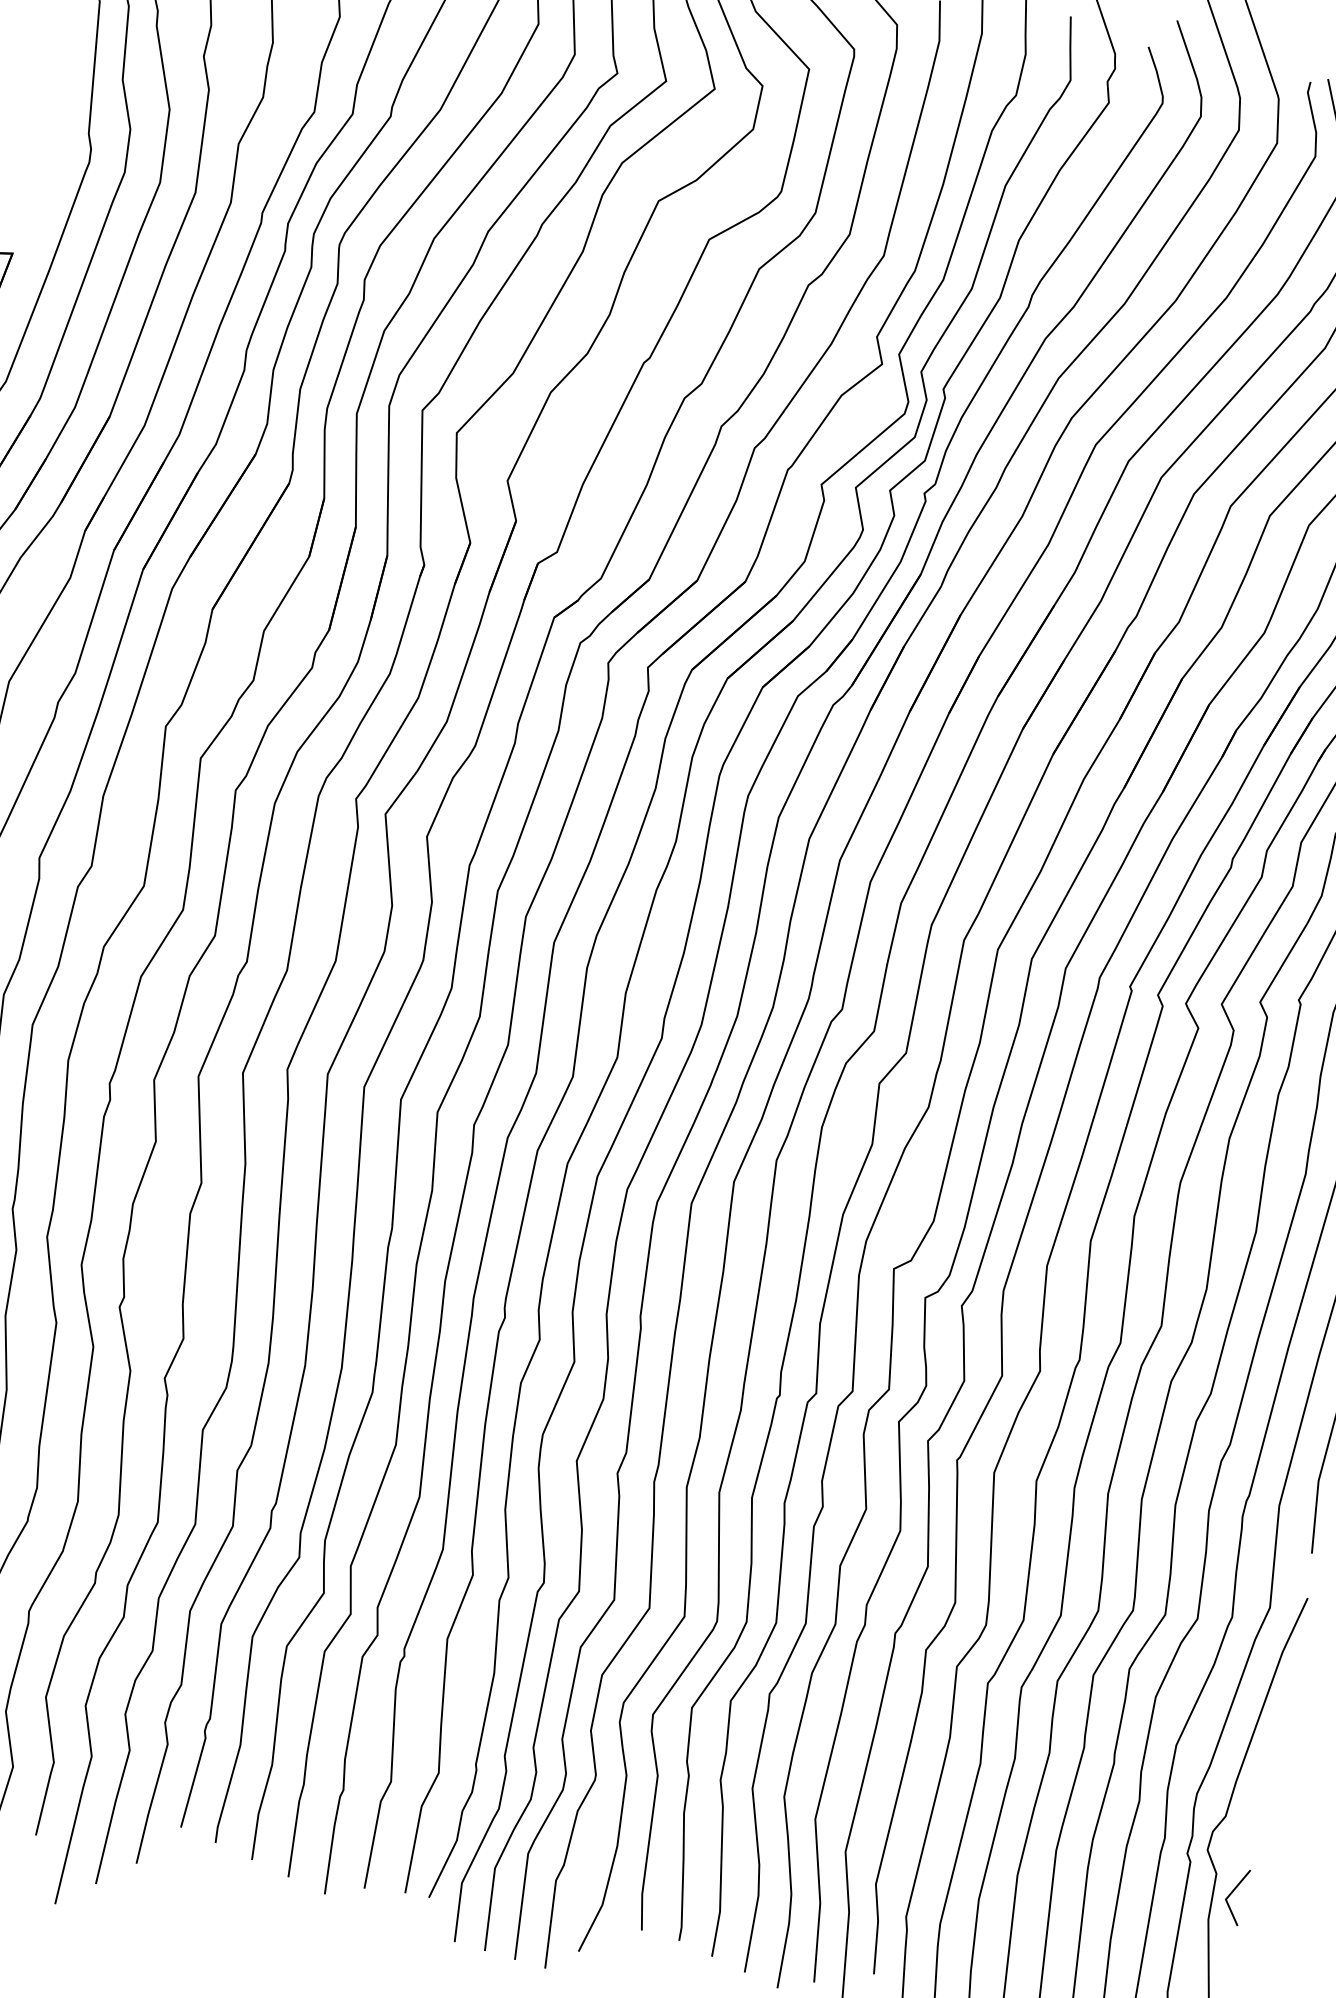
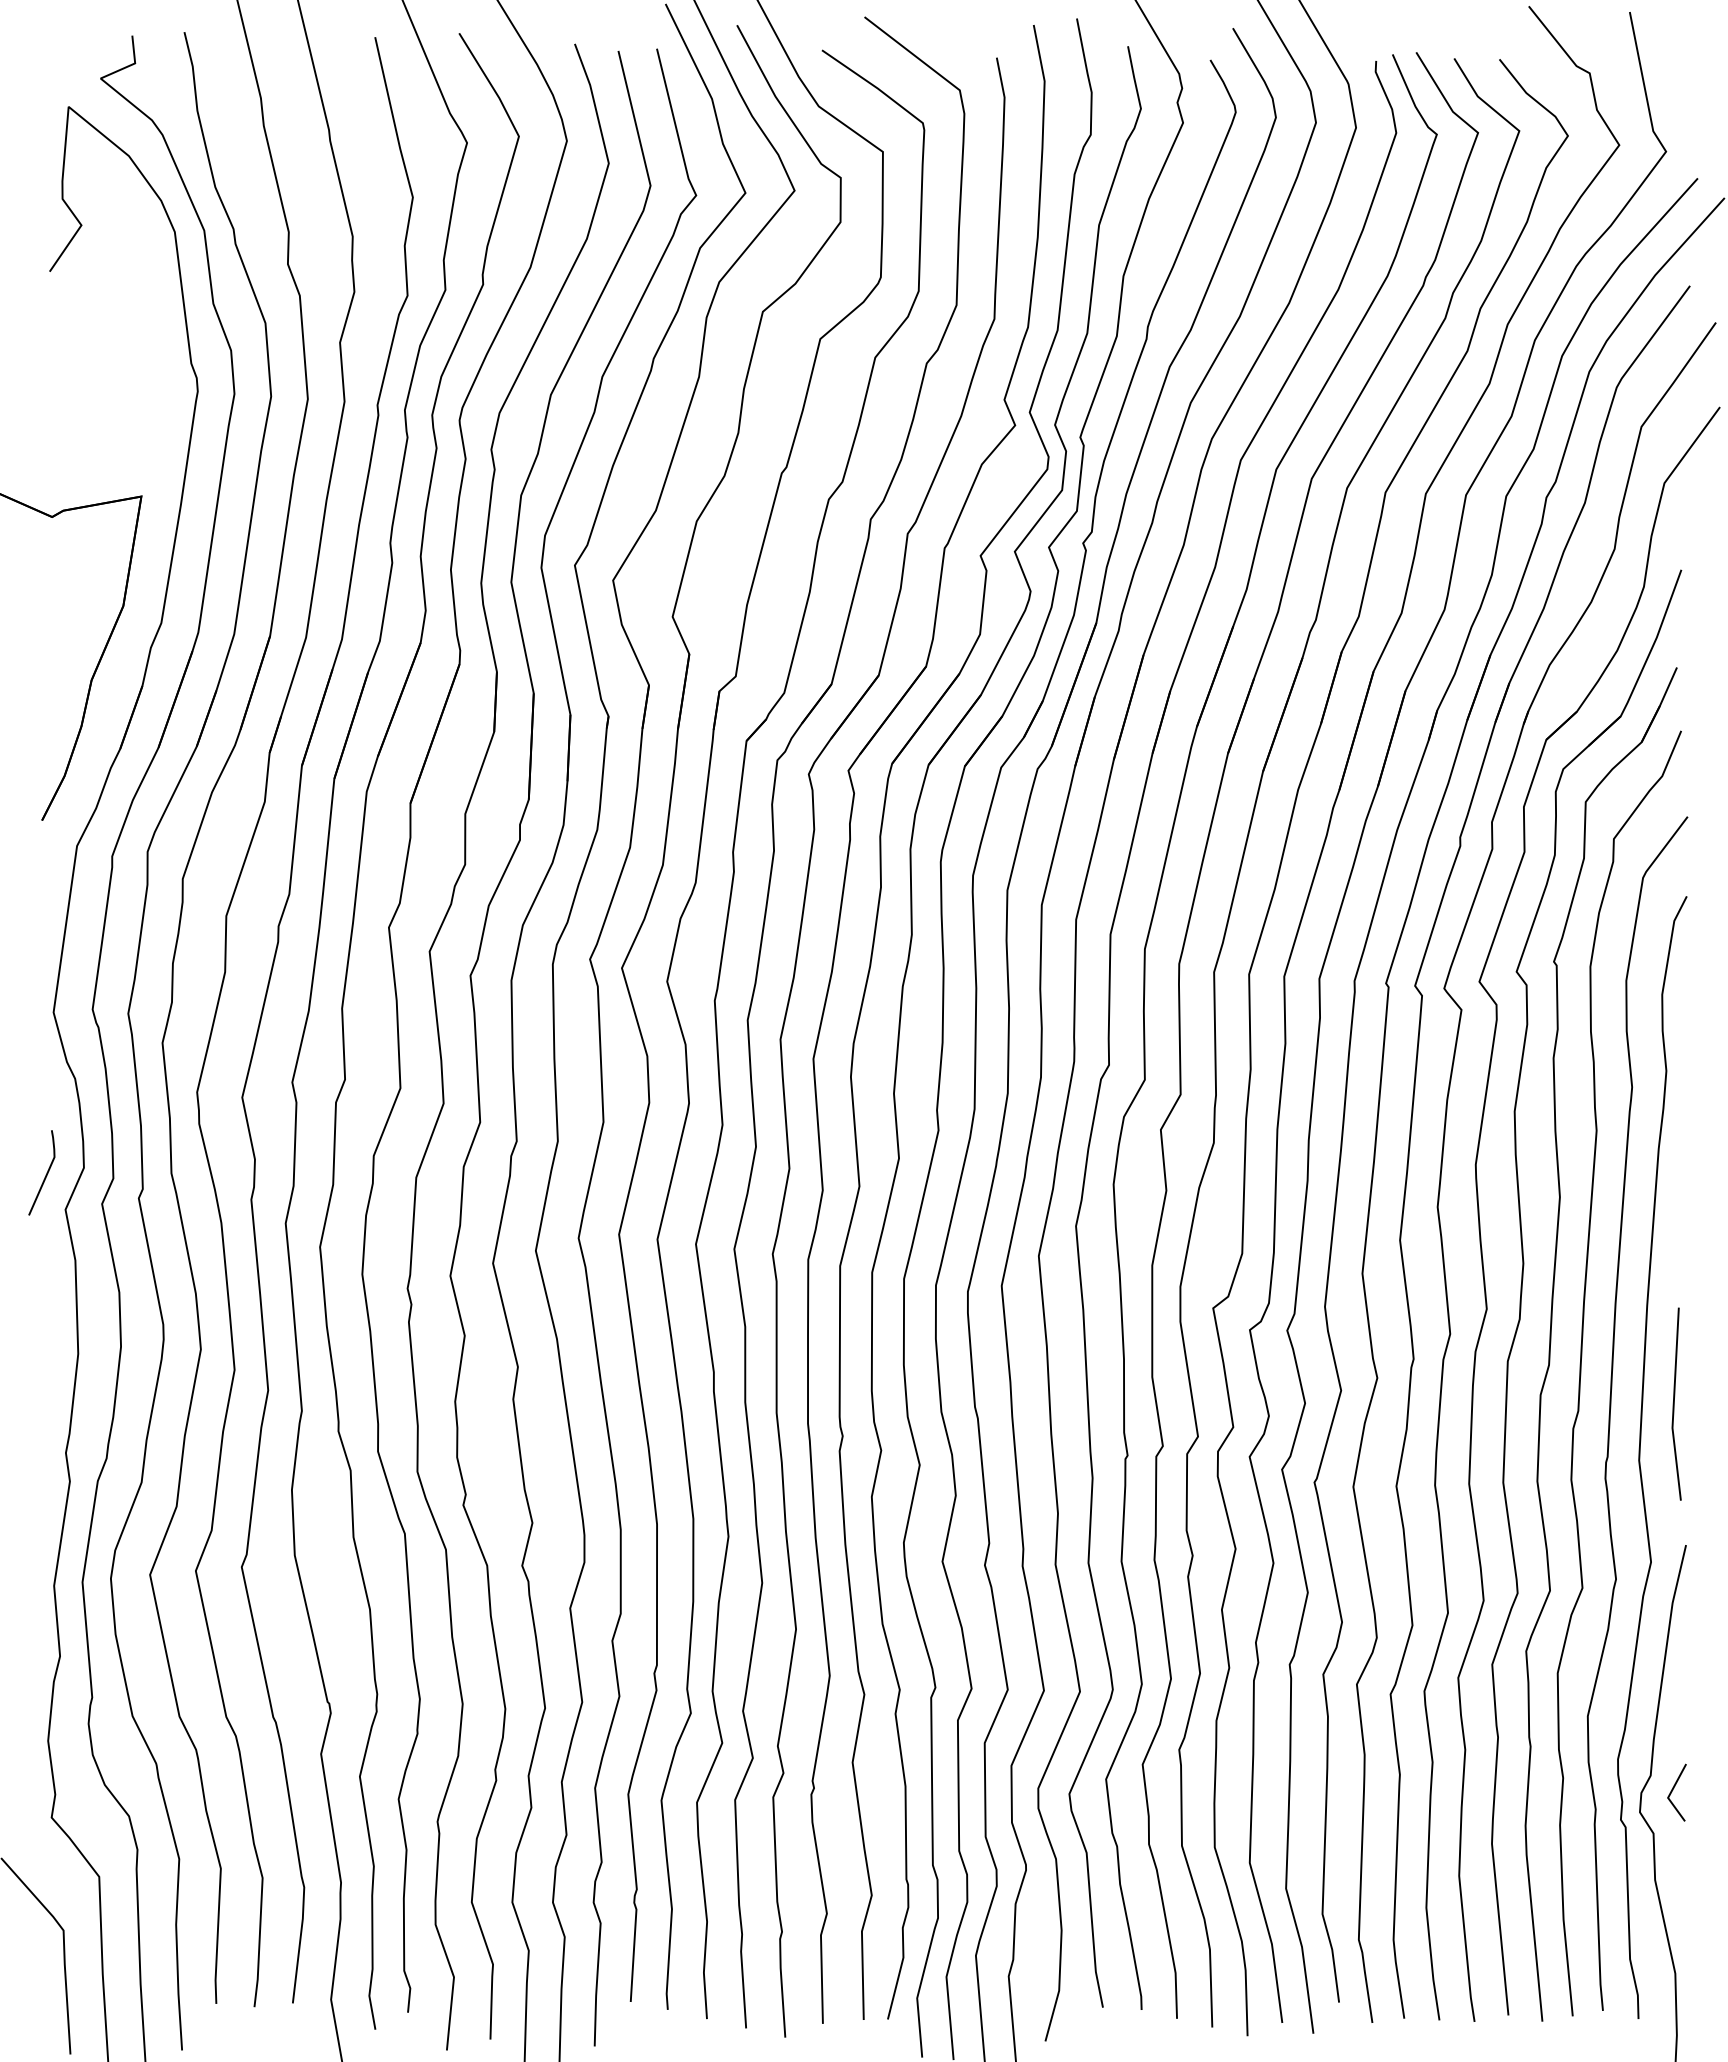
line: (1232, 1893) -> (1673, 1790), moved

